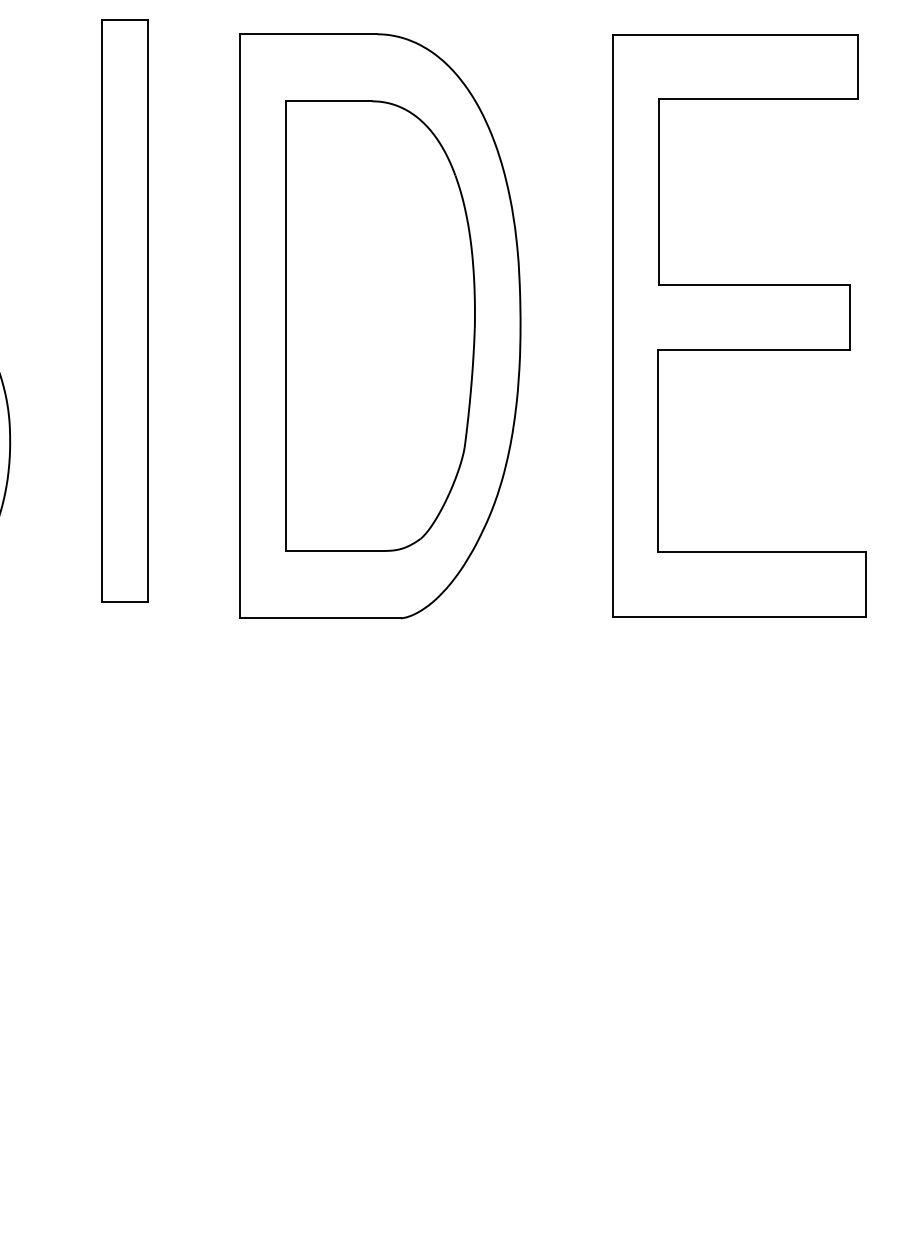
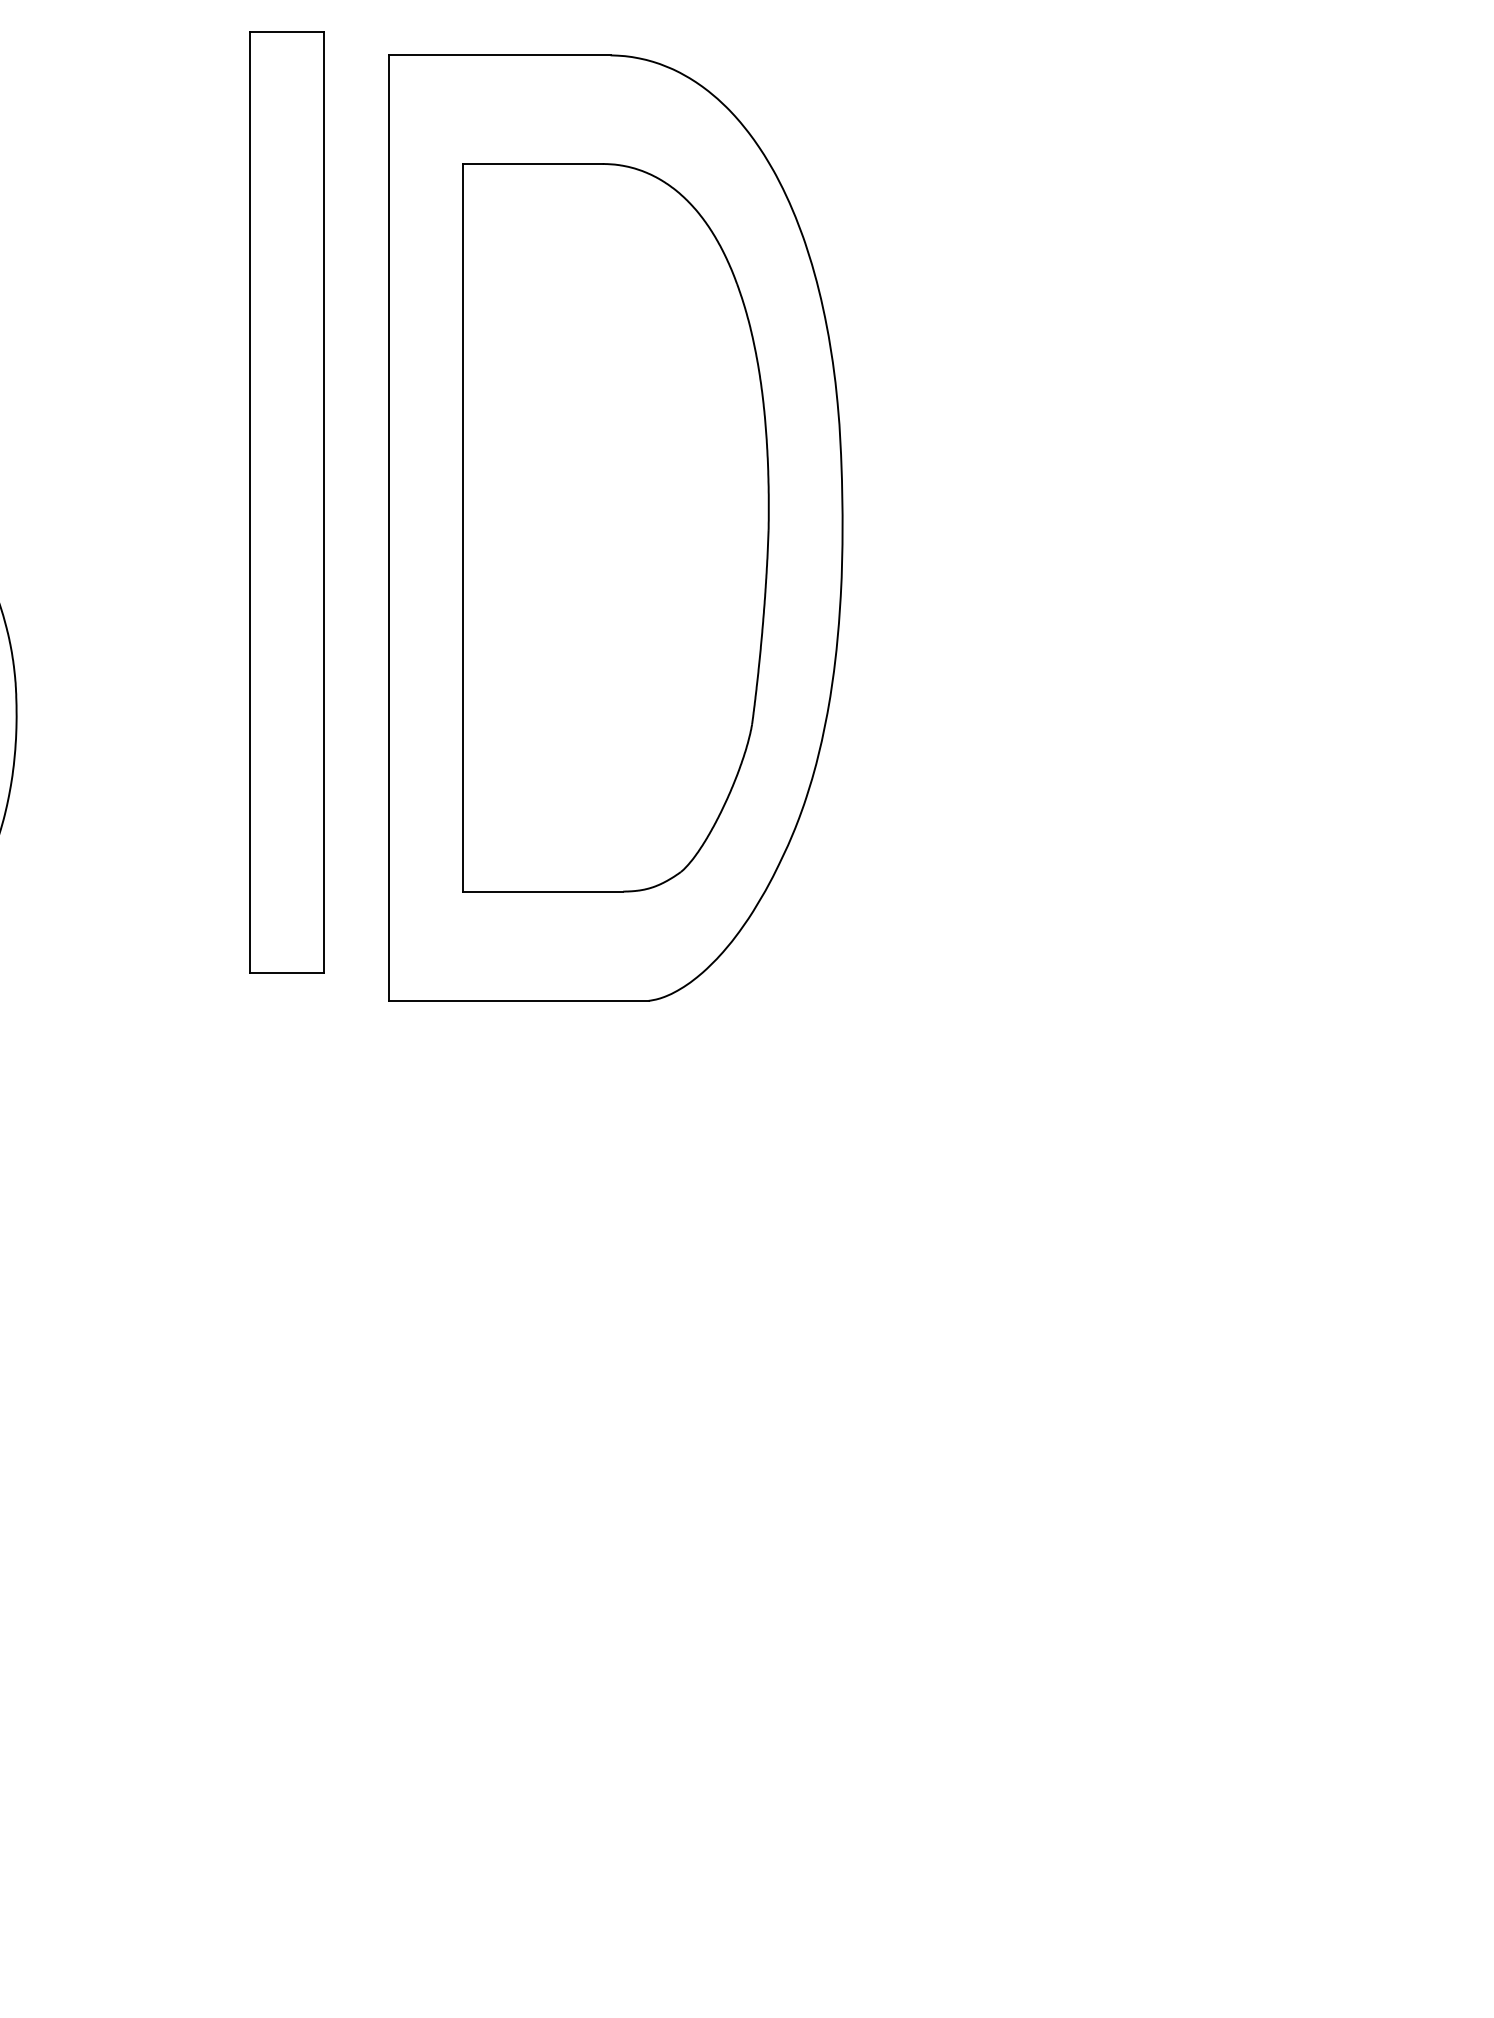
part: (124, 310) -> (285, 502), moved
part: (739, 325) -> (1196, 526), removed

